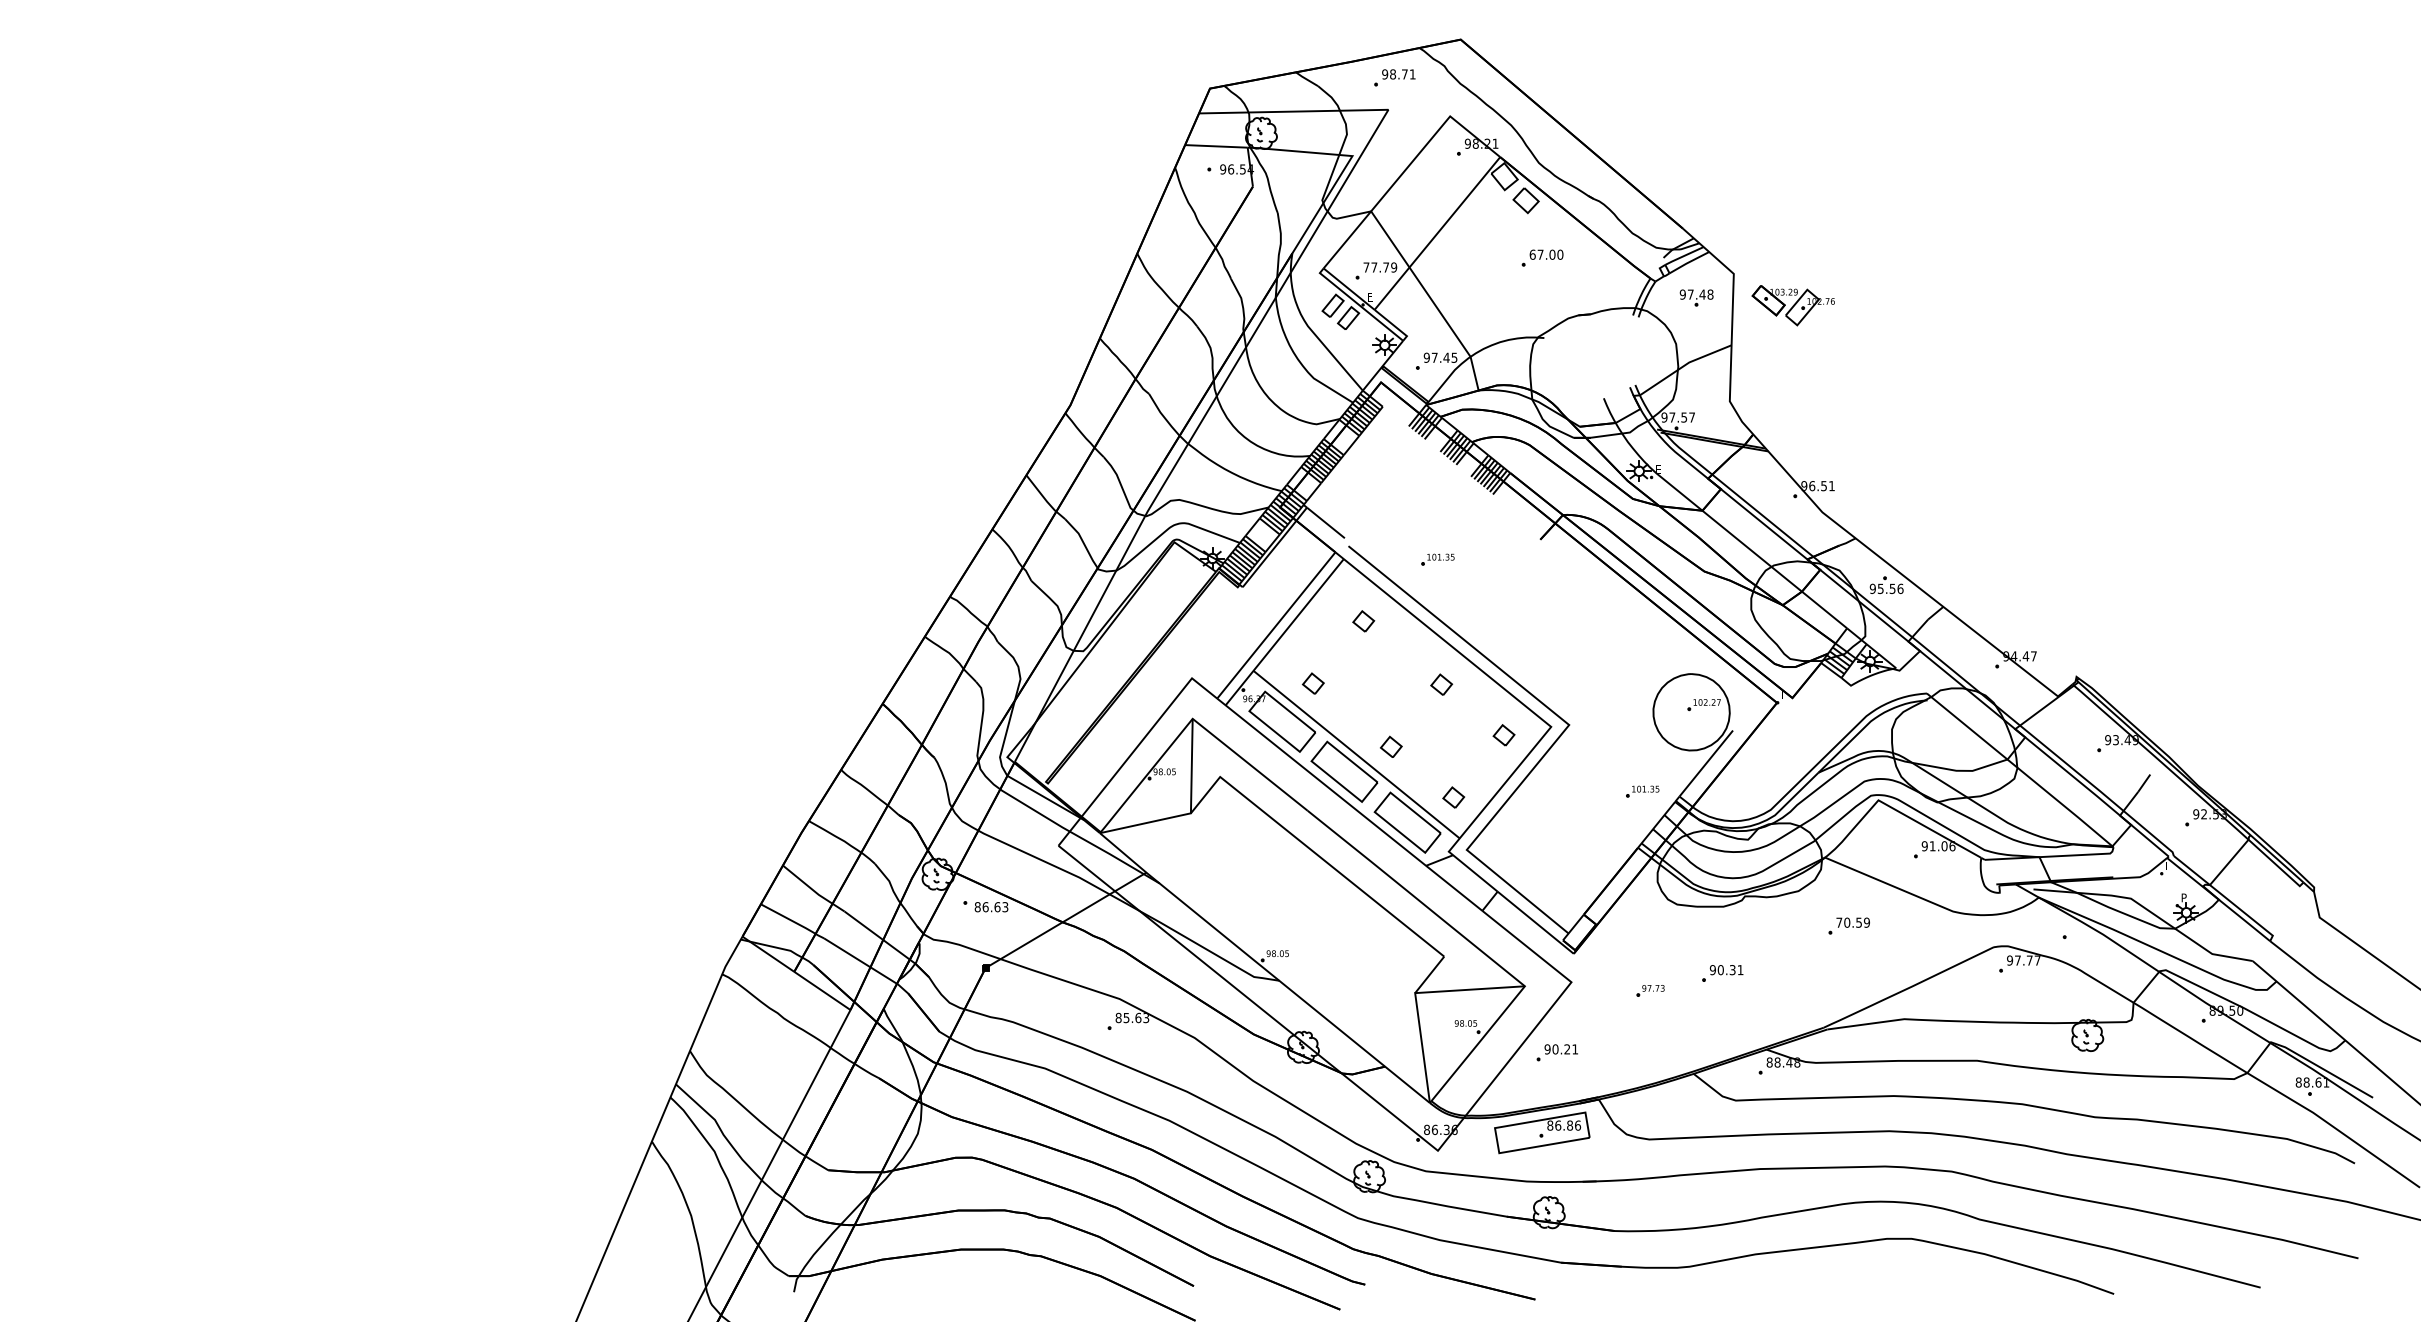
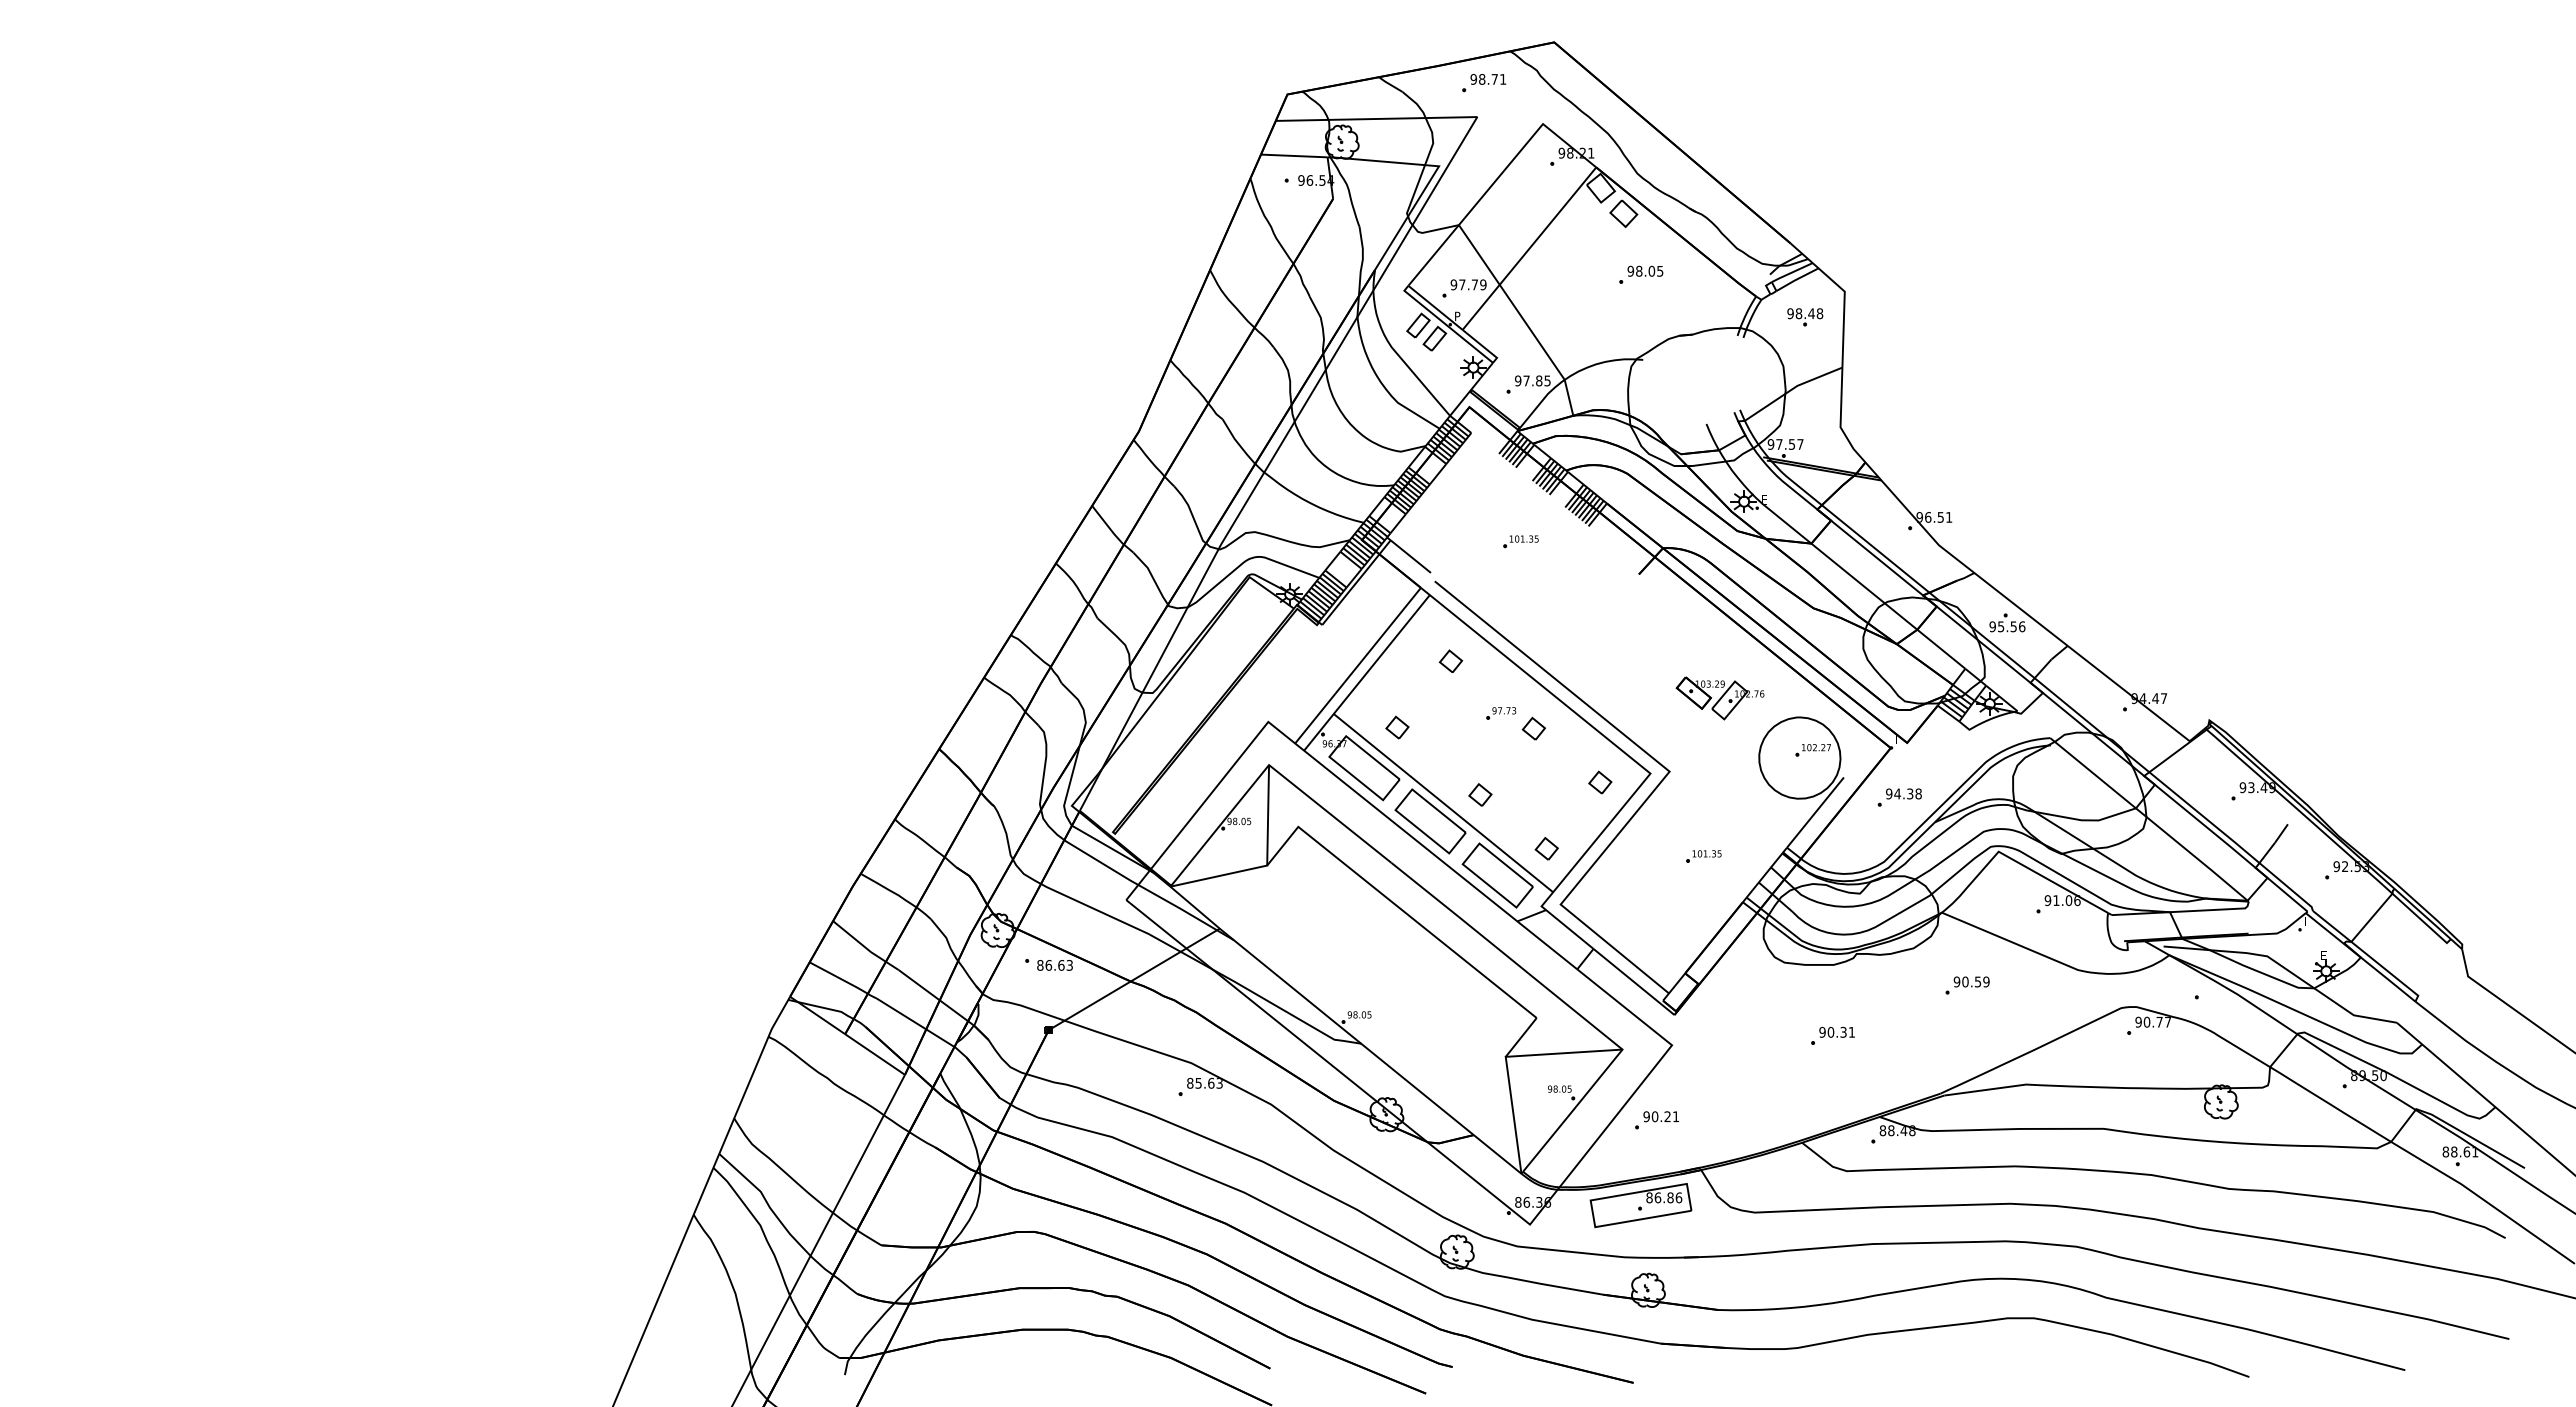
text: (1546, 254) -> (1645, 270), 67.00 -> 98.05
text: (1366, 267) -> (1453, 284), 77.79 -> 97.79
text: (1690, 294) -> (1798, 313), 97.48 -> 98.48
text: (1369, 296) -> (1457, 315), E -> P
part: (1792, 305) -> (1719, 698), moved
text: (1445, 357) -> (1538, 380), 97.45 -> 97.85
part: (1437, 559) -> (1520, 541), moved
part: (1785, 749) -> (1899, 797), added
part: (1642, 791) -> (1703, 856), moved
text: (2183, 897) -> (2323, 955), P -> E
text: (1838, 922) -> (1956, 981), 70.59 -> 90.59
text: (2017, 959) -> (2146, 1021), 97.77 -> 90.77
part: (1650, 990) -> (1501, 713), moved

